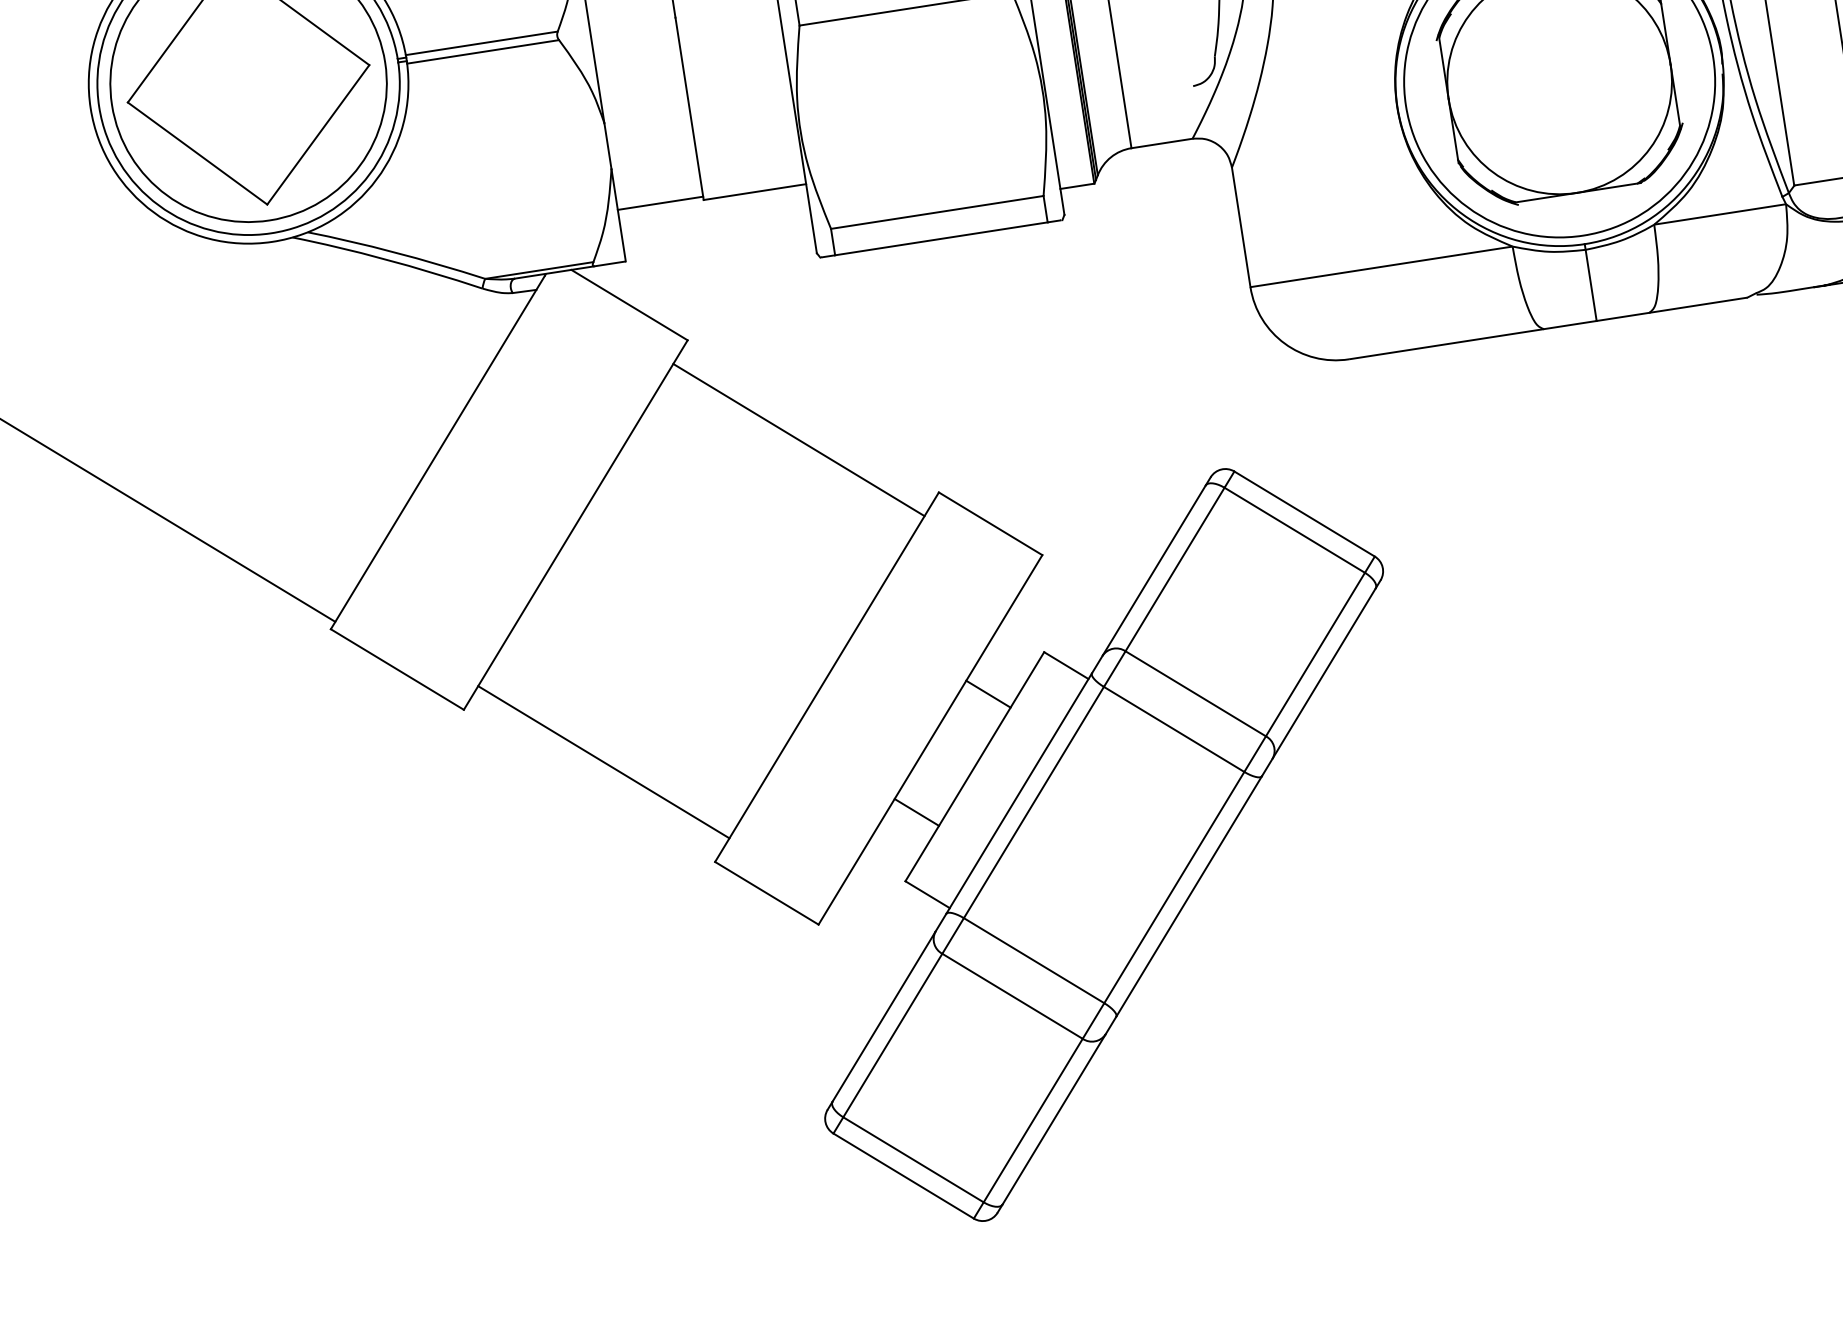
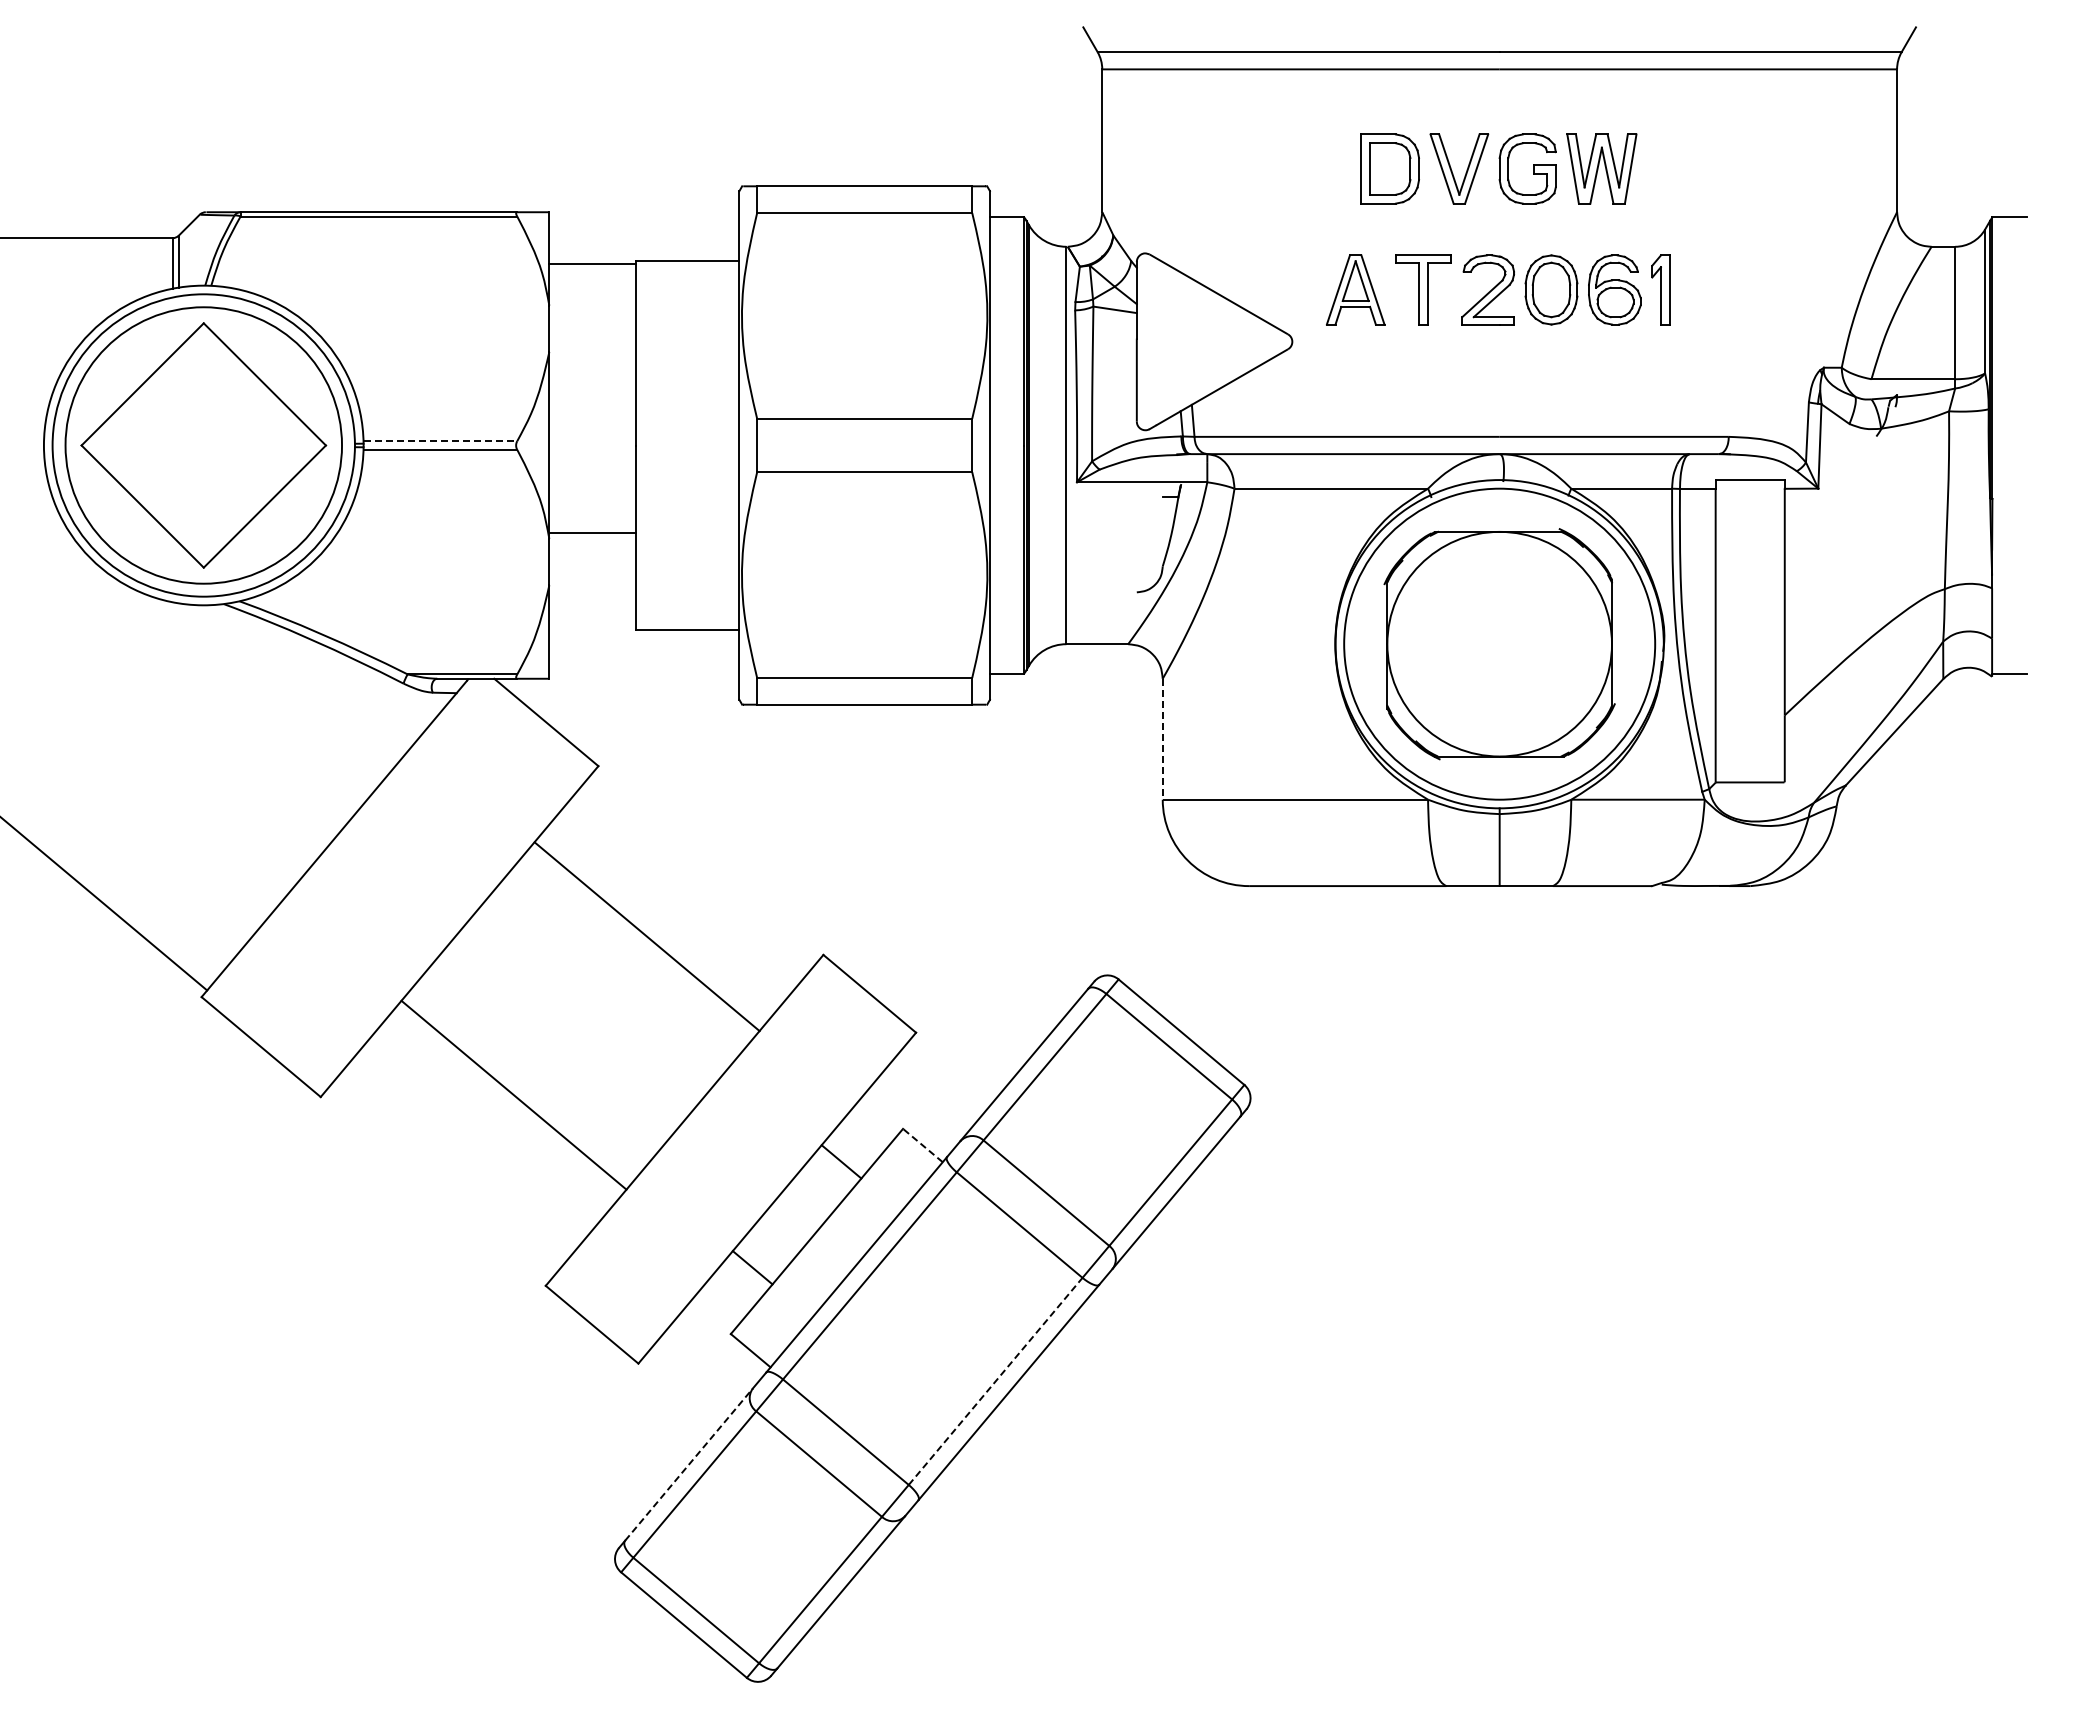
line: (481, 43) -> (440, 441), solid -> dashed
line: (660, 203) -> (592, 532), moved
line: (1241, 227) -> (1162, 739), solid -> dashed
line: (798, 439) -> (646, 936), moved
line: (1065, 665) -> (922, 1145), solid -> dashed
line: (603, 761) -> (513, 1094), moved
line: (1174, 887) -> (995, 1381), solid -> dashed
line: (884, 1016) -> (689, 1464), solid -> dashed

